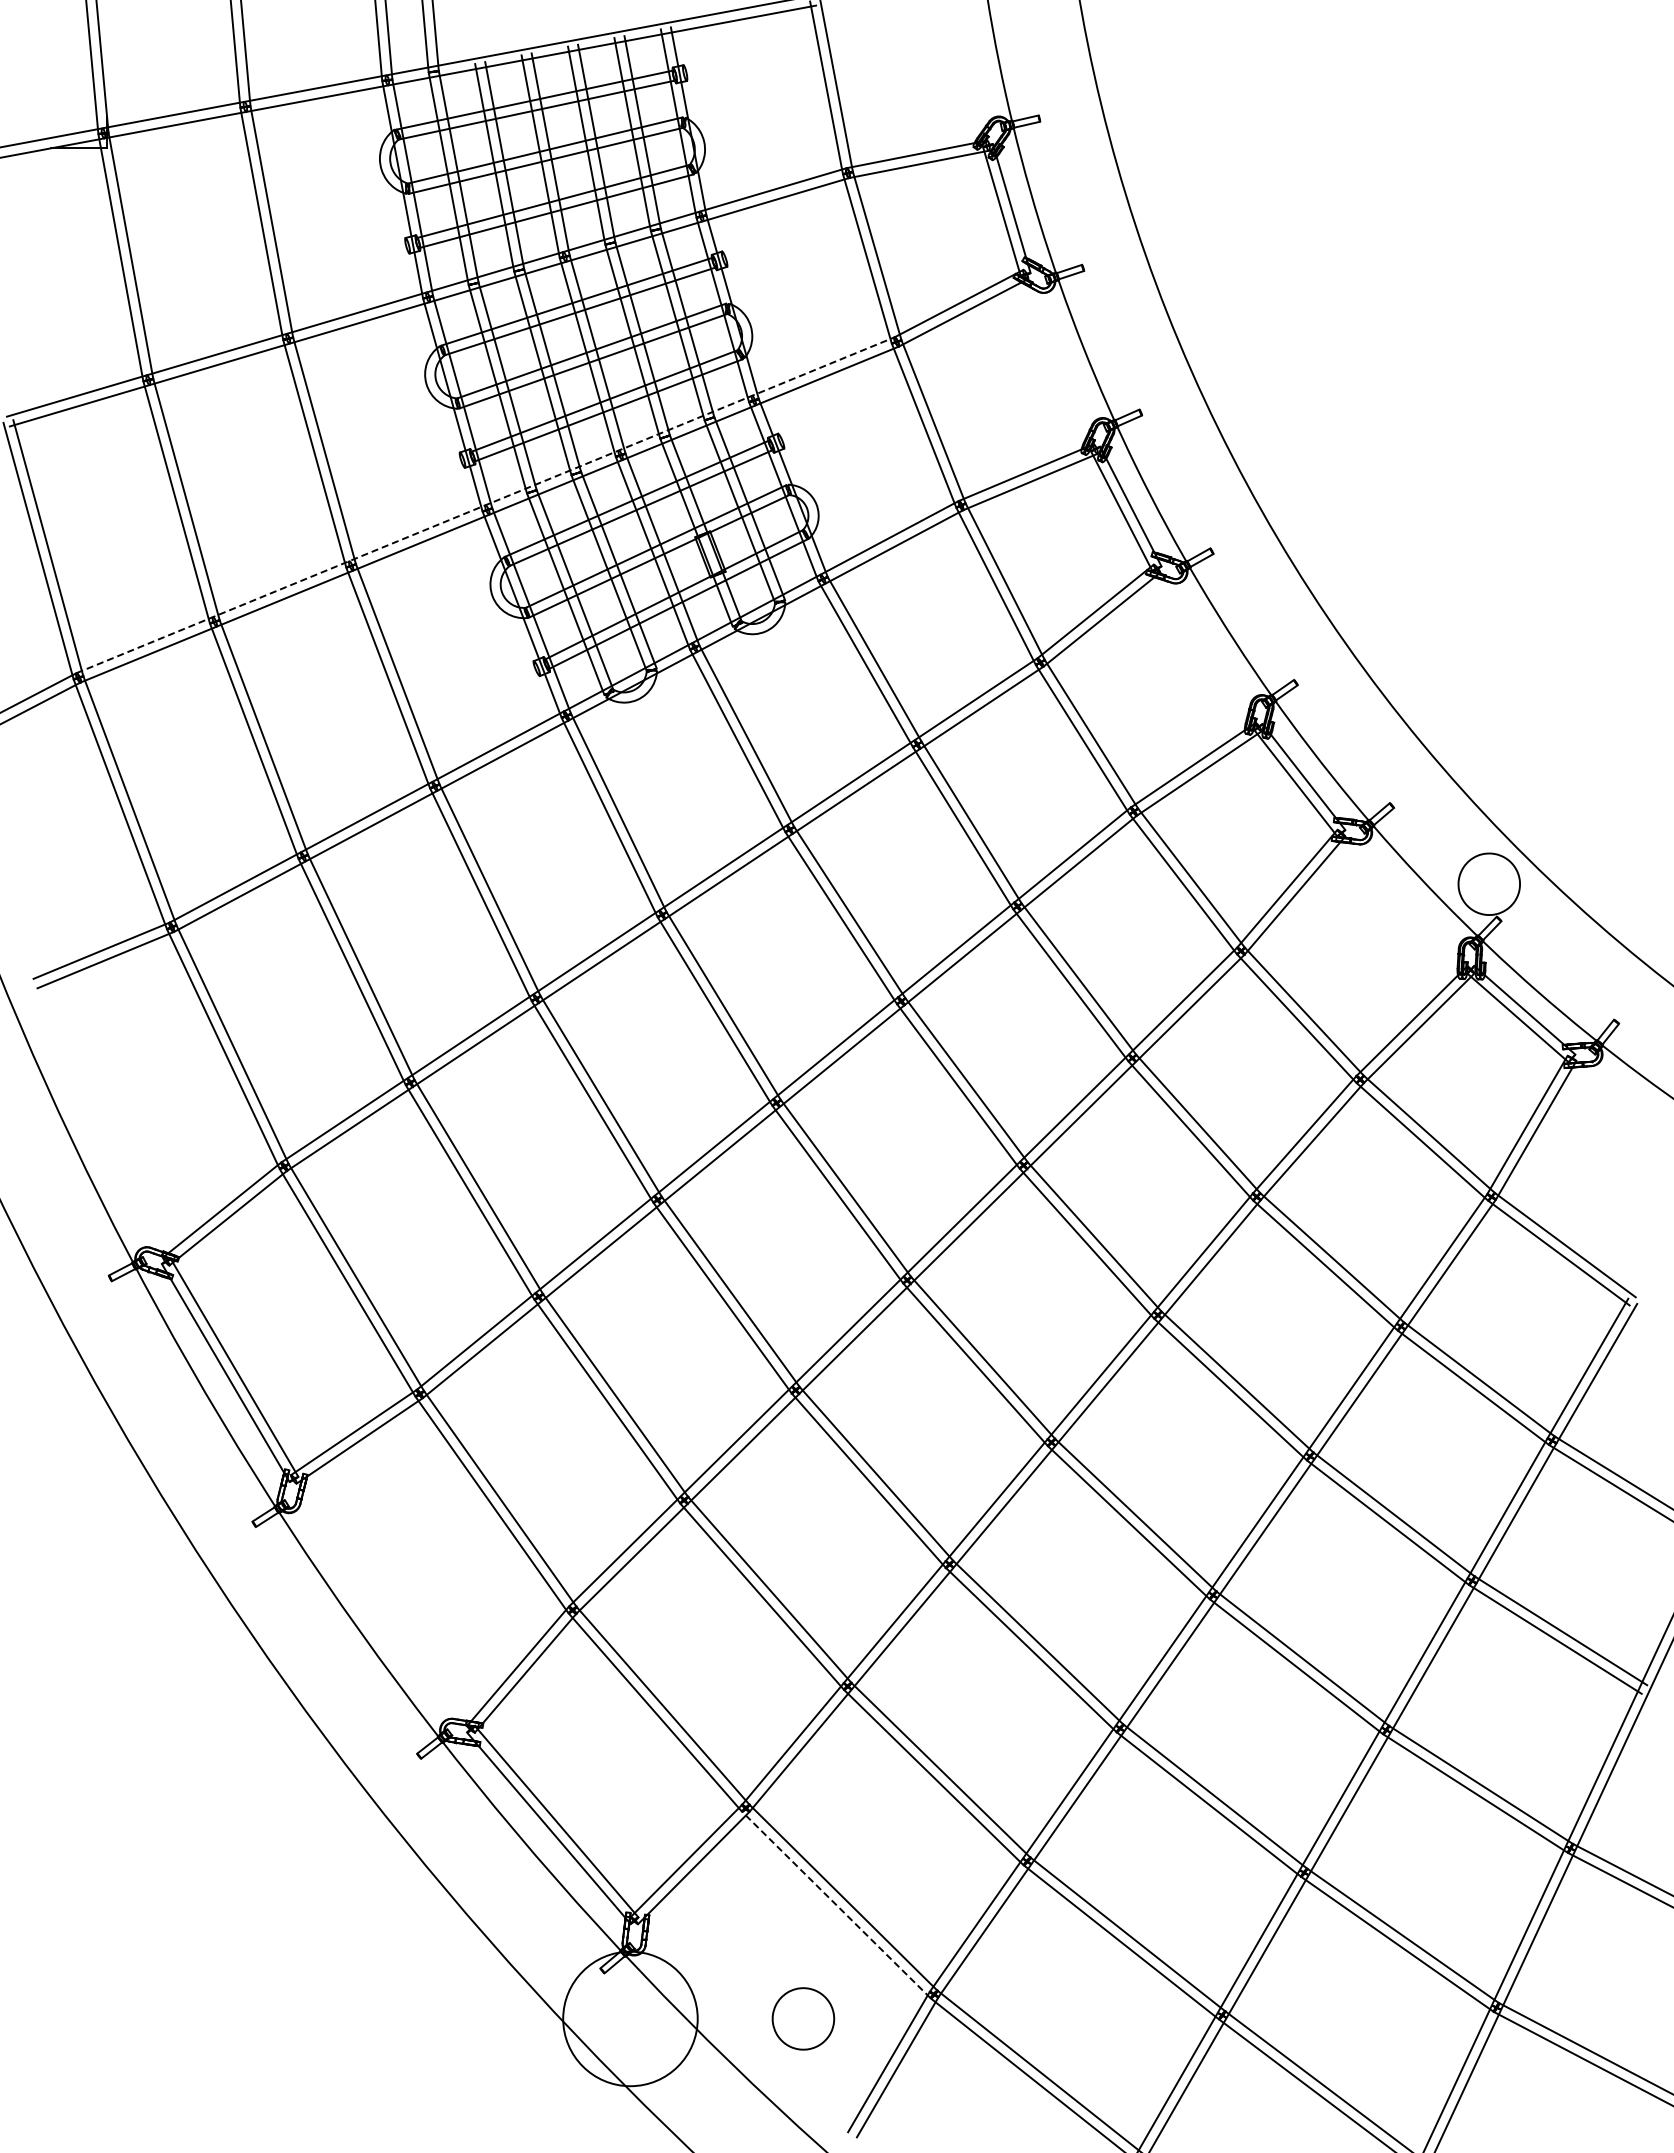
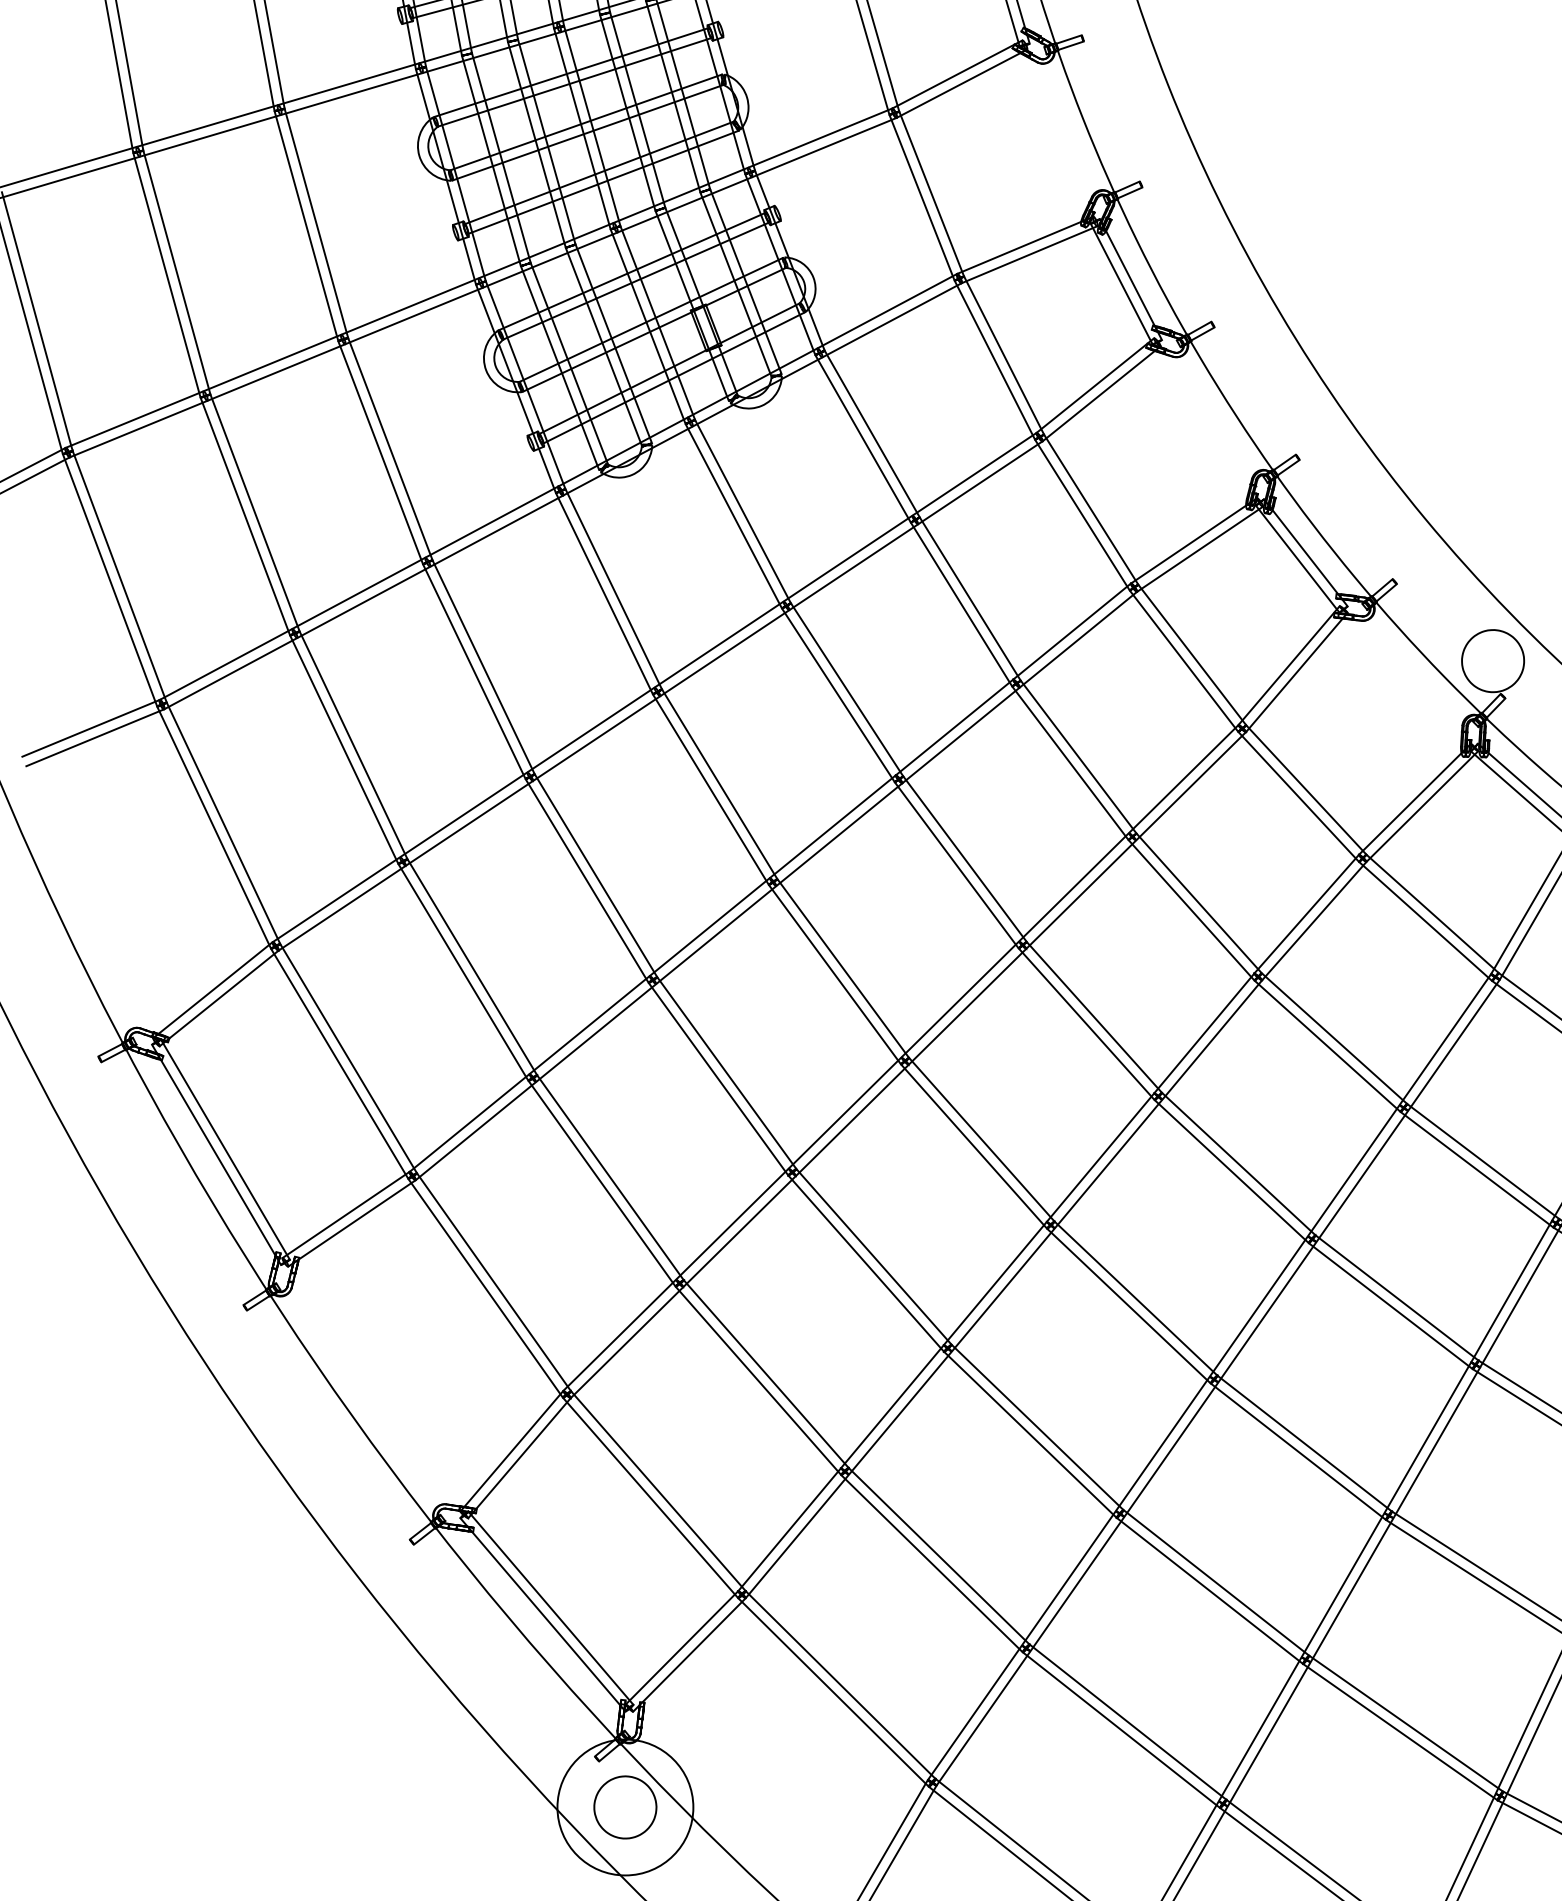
line: (486, 505) -> (479, 278), dashed -> solid
line: (836, 1904) -> (833, 1691), dashed -> solid
part: (803, 2018) -> (625, 1807), moved

